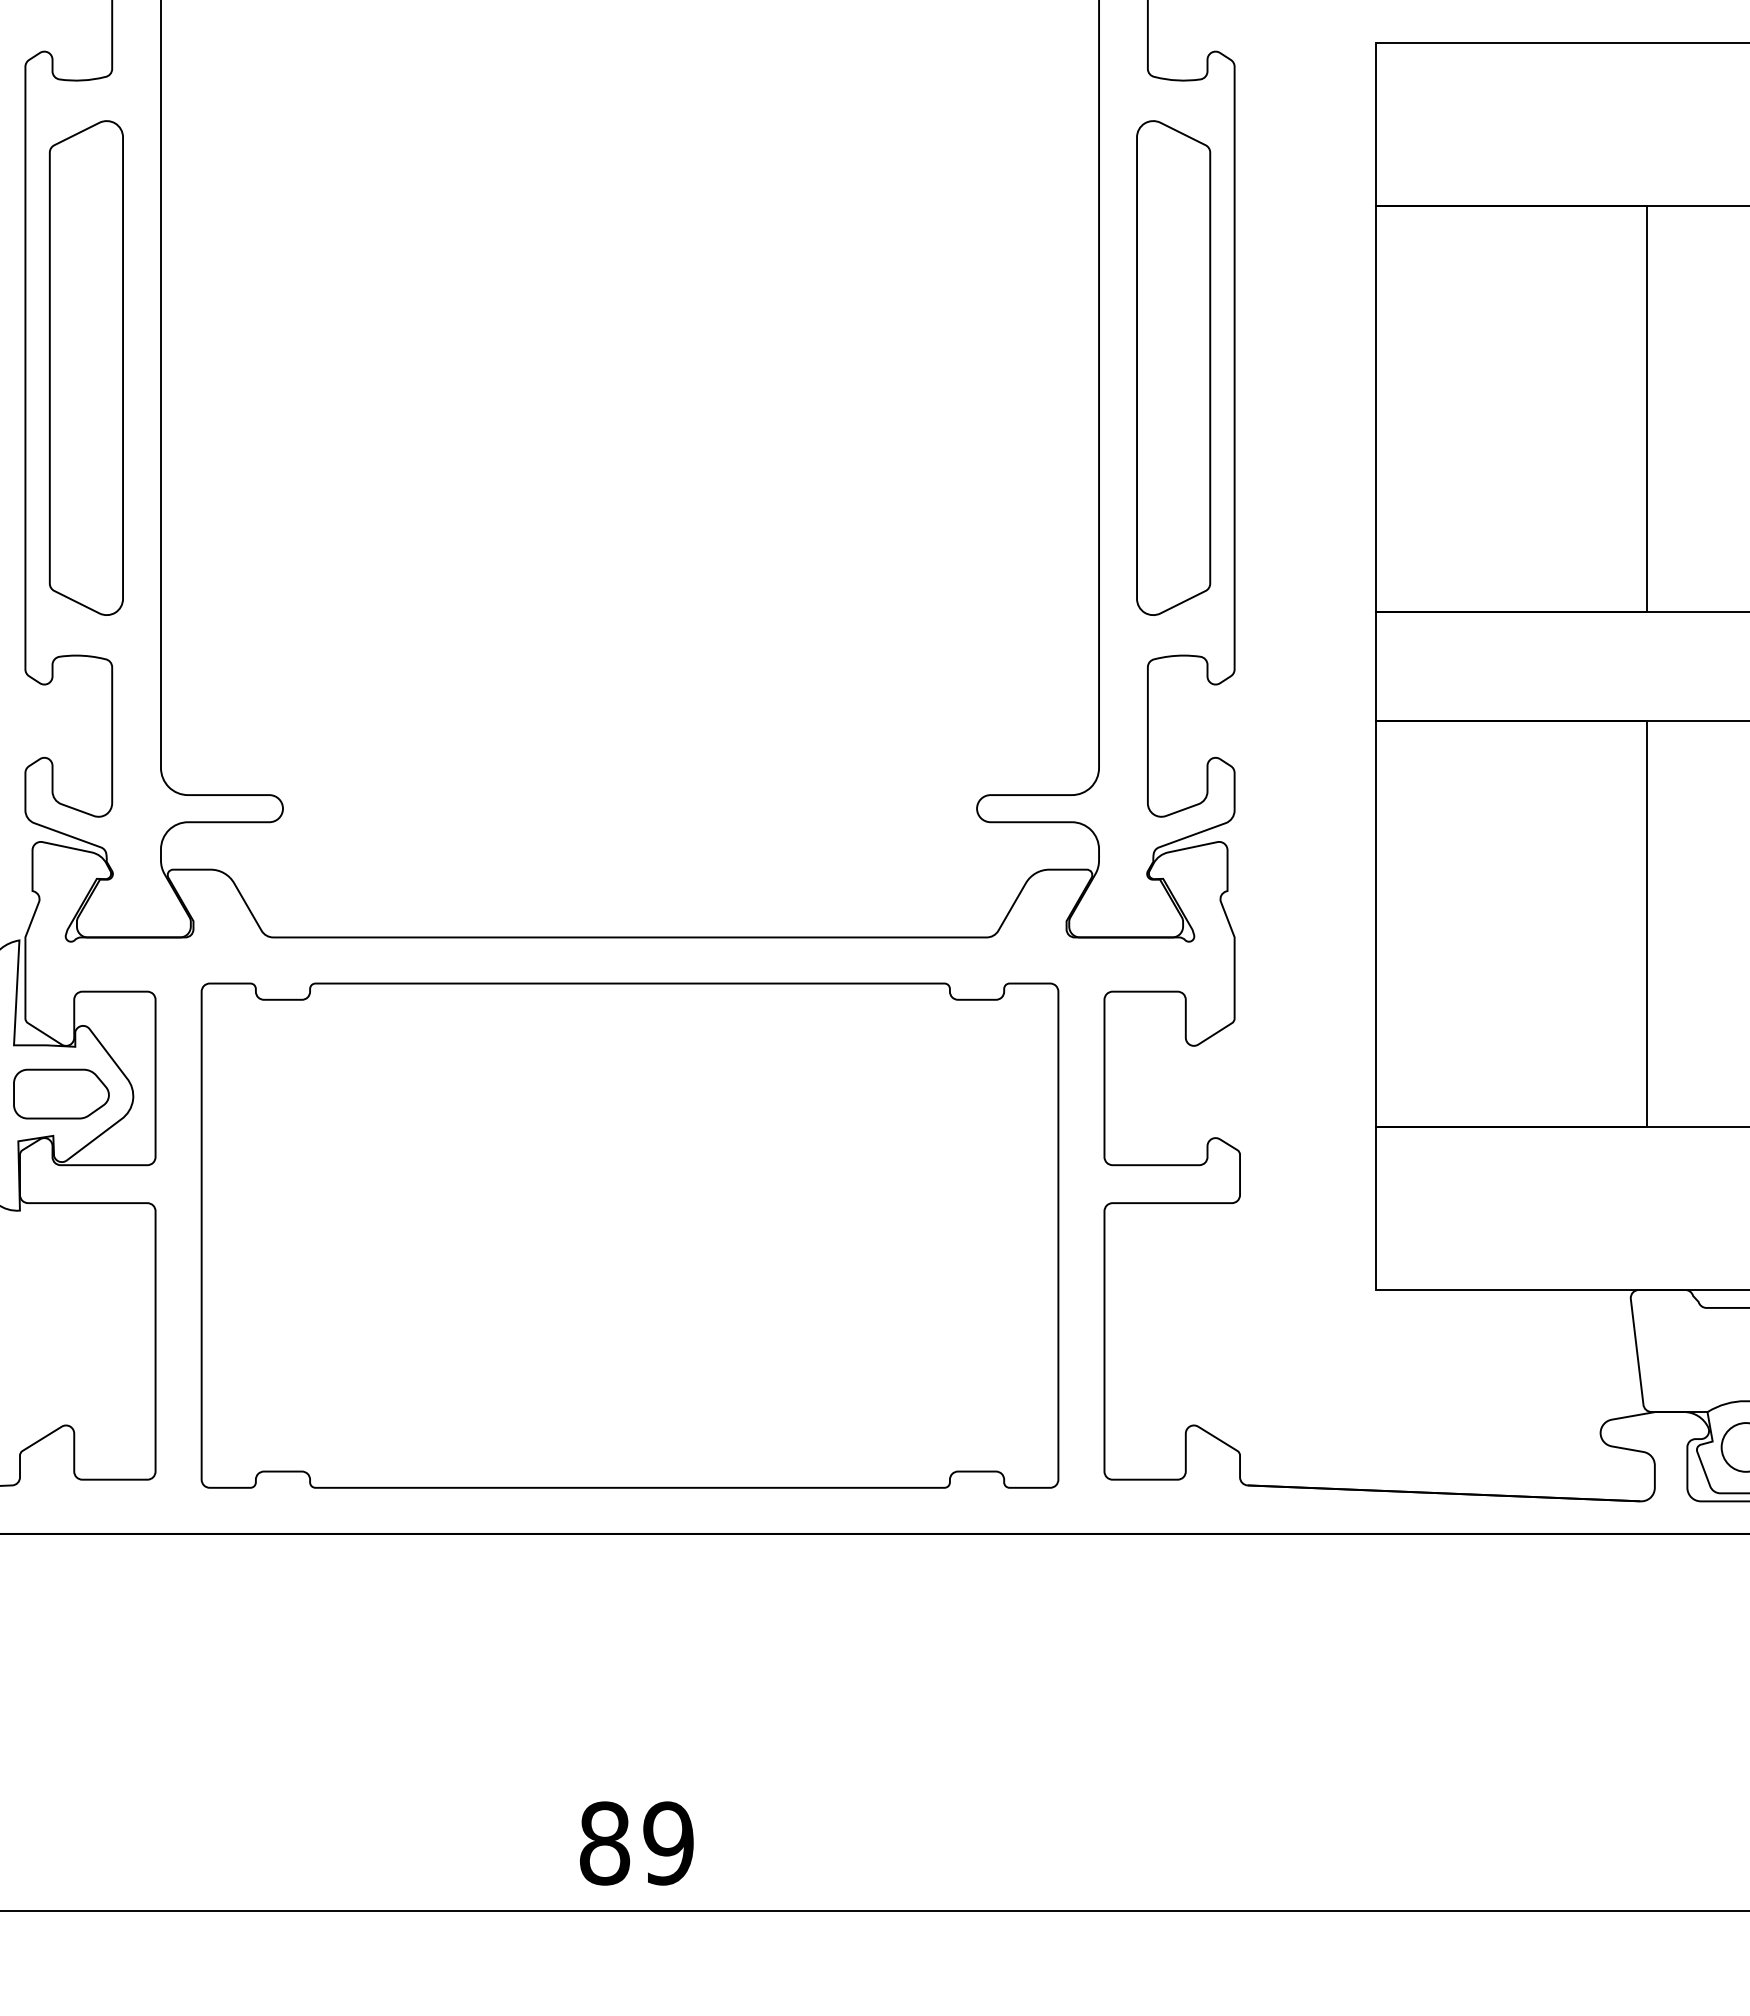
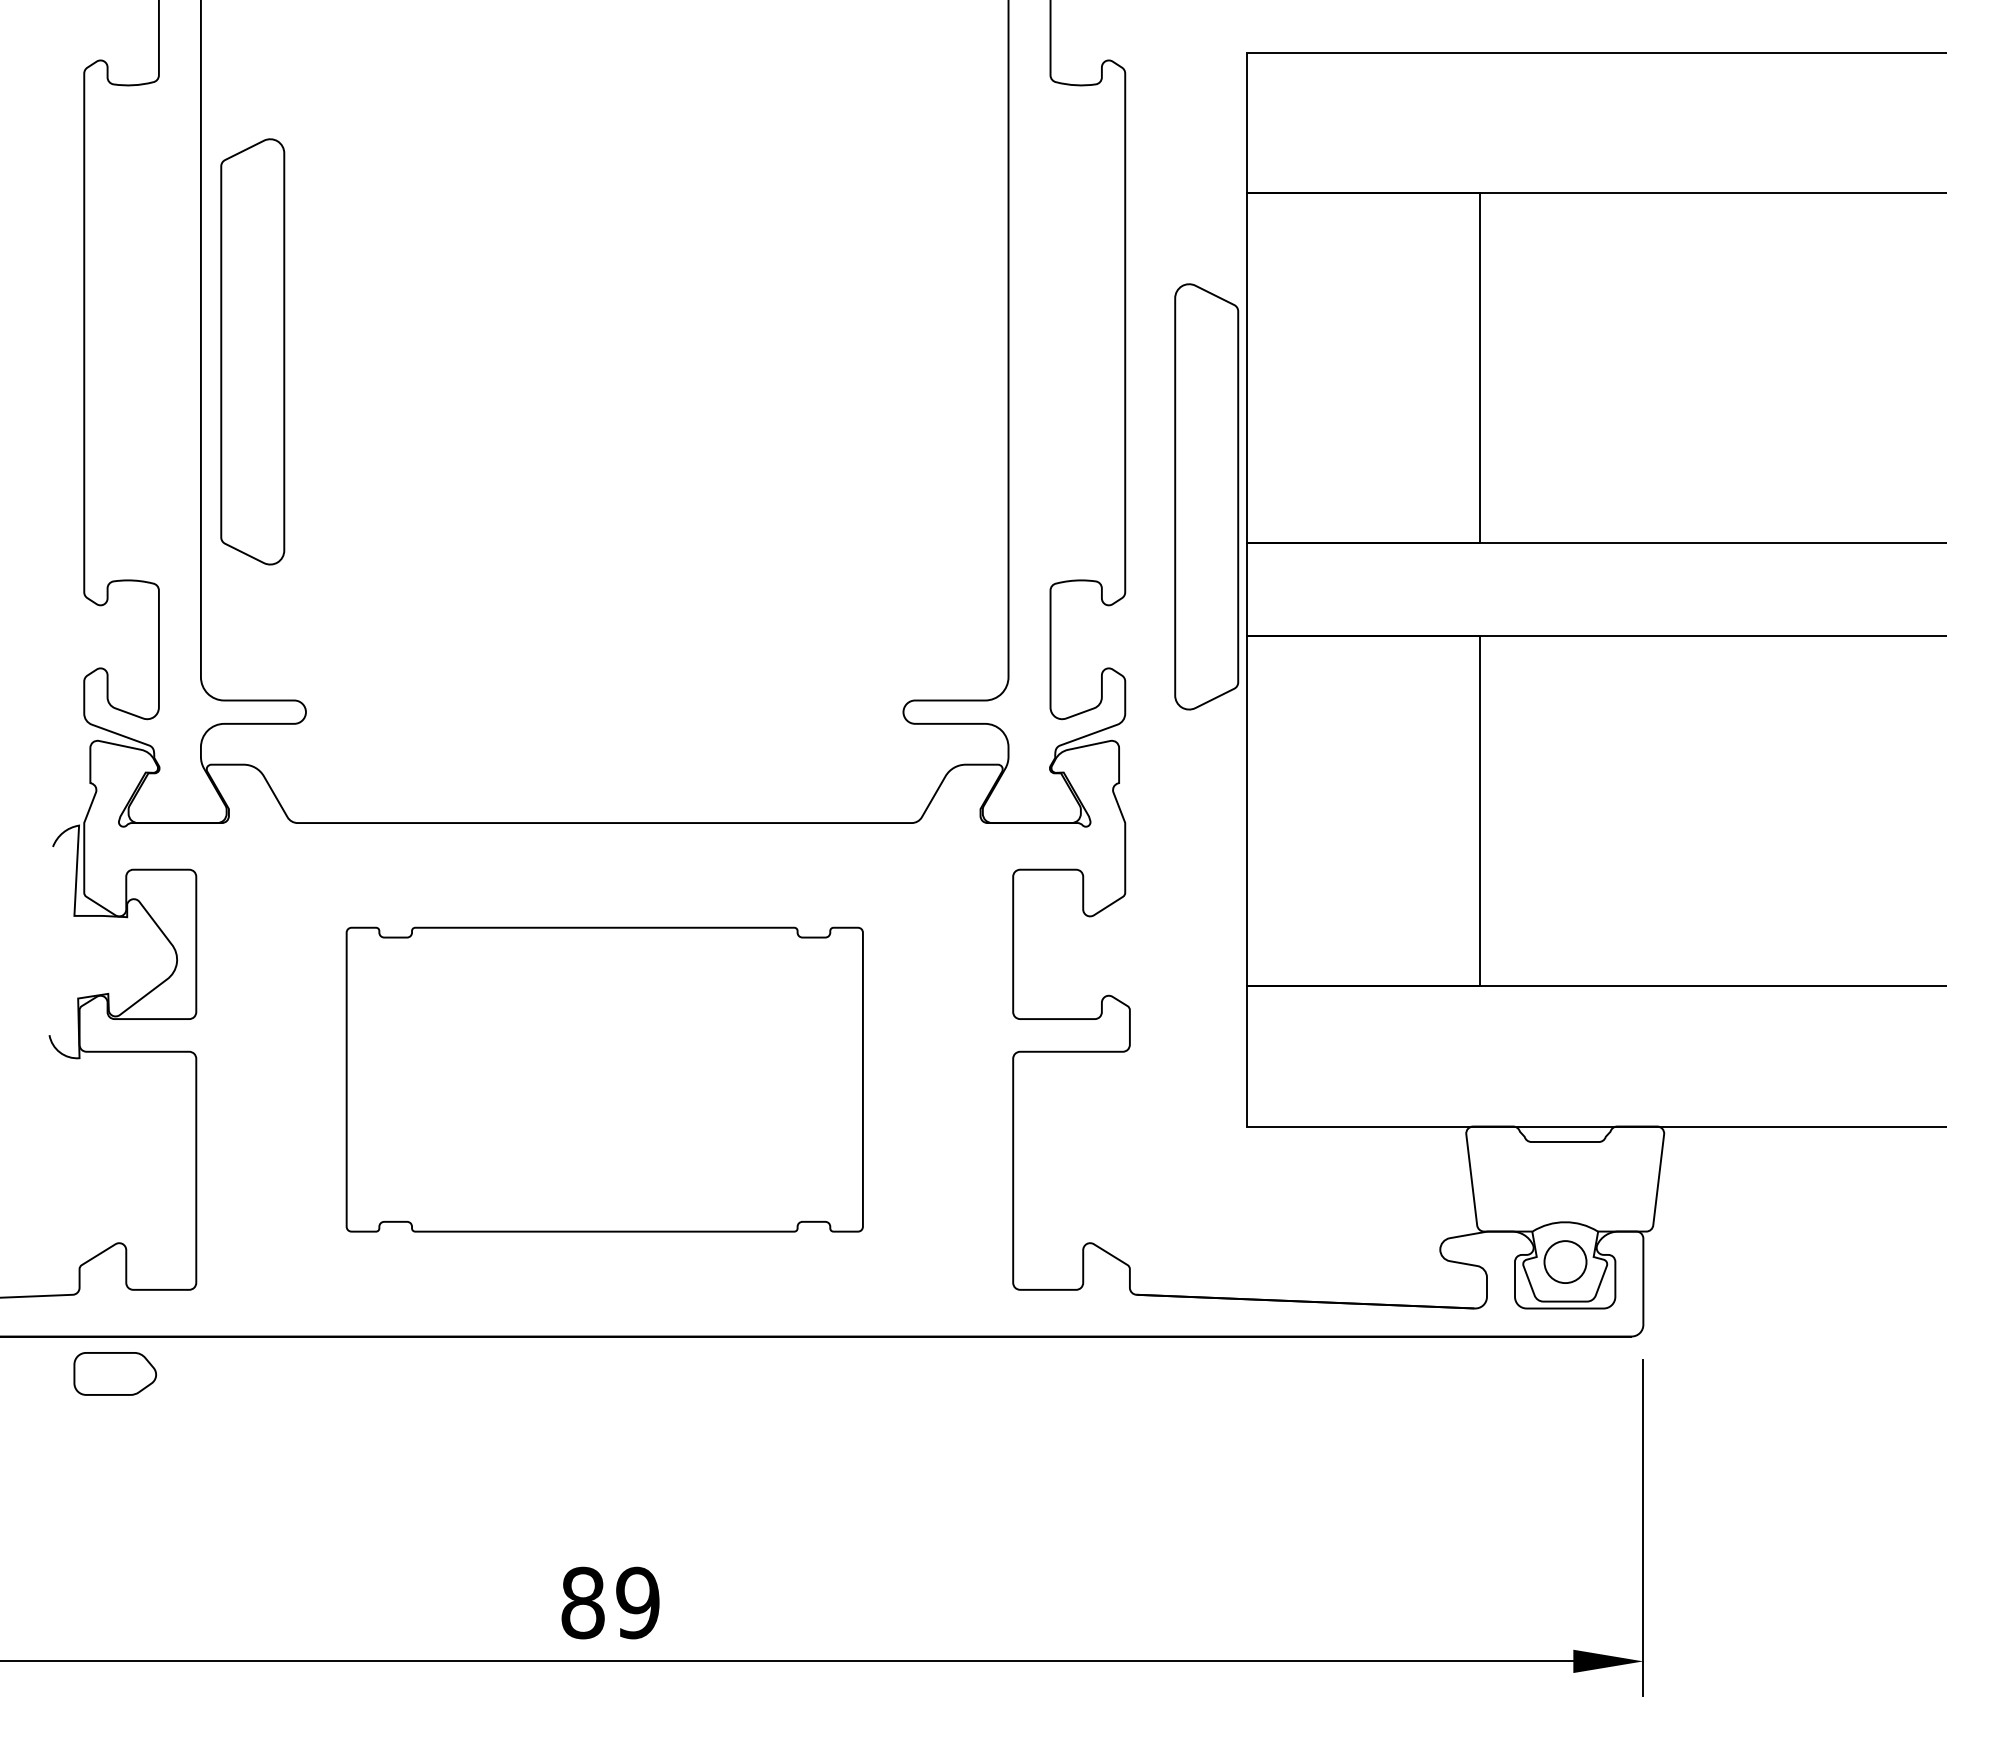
part: (86, 367) -> (252, 351), moved
part: (1173, 367) -> (1206, 496), moved
part: (60, 1093) -> (114, 1373), moved
part: (629, 1235) -> (604, 1079), size x0.7

